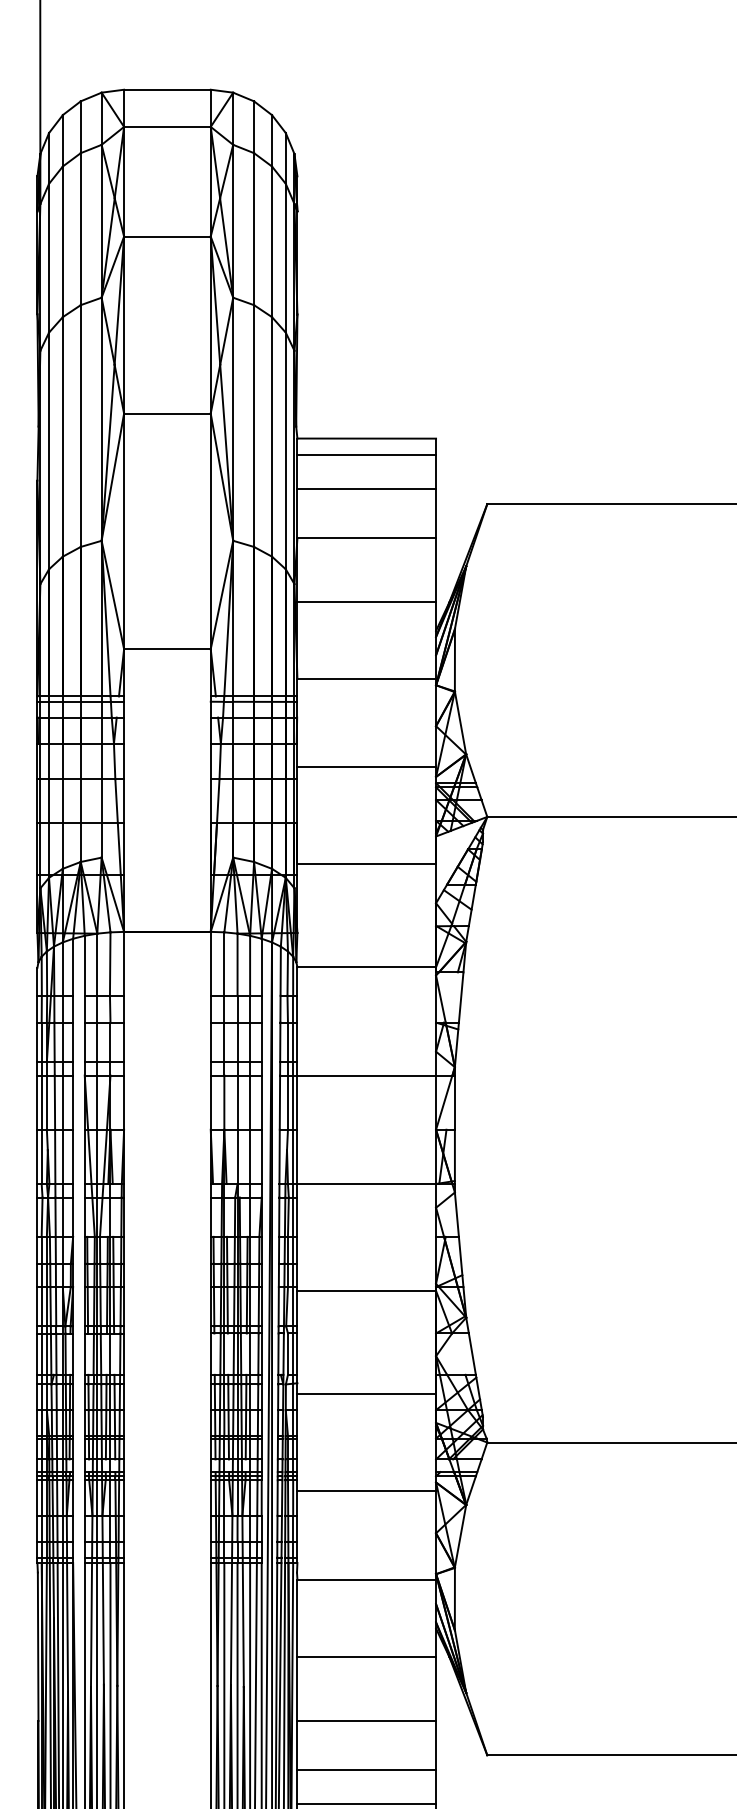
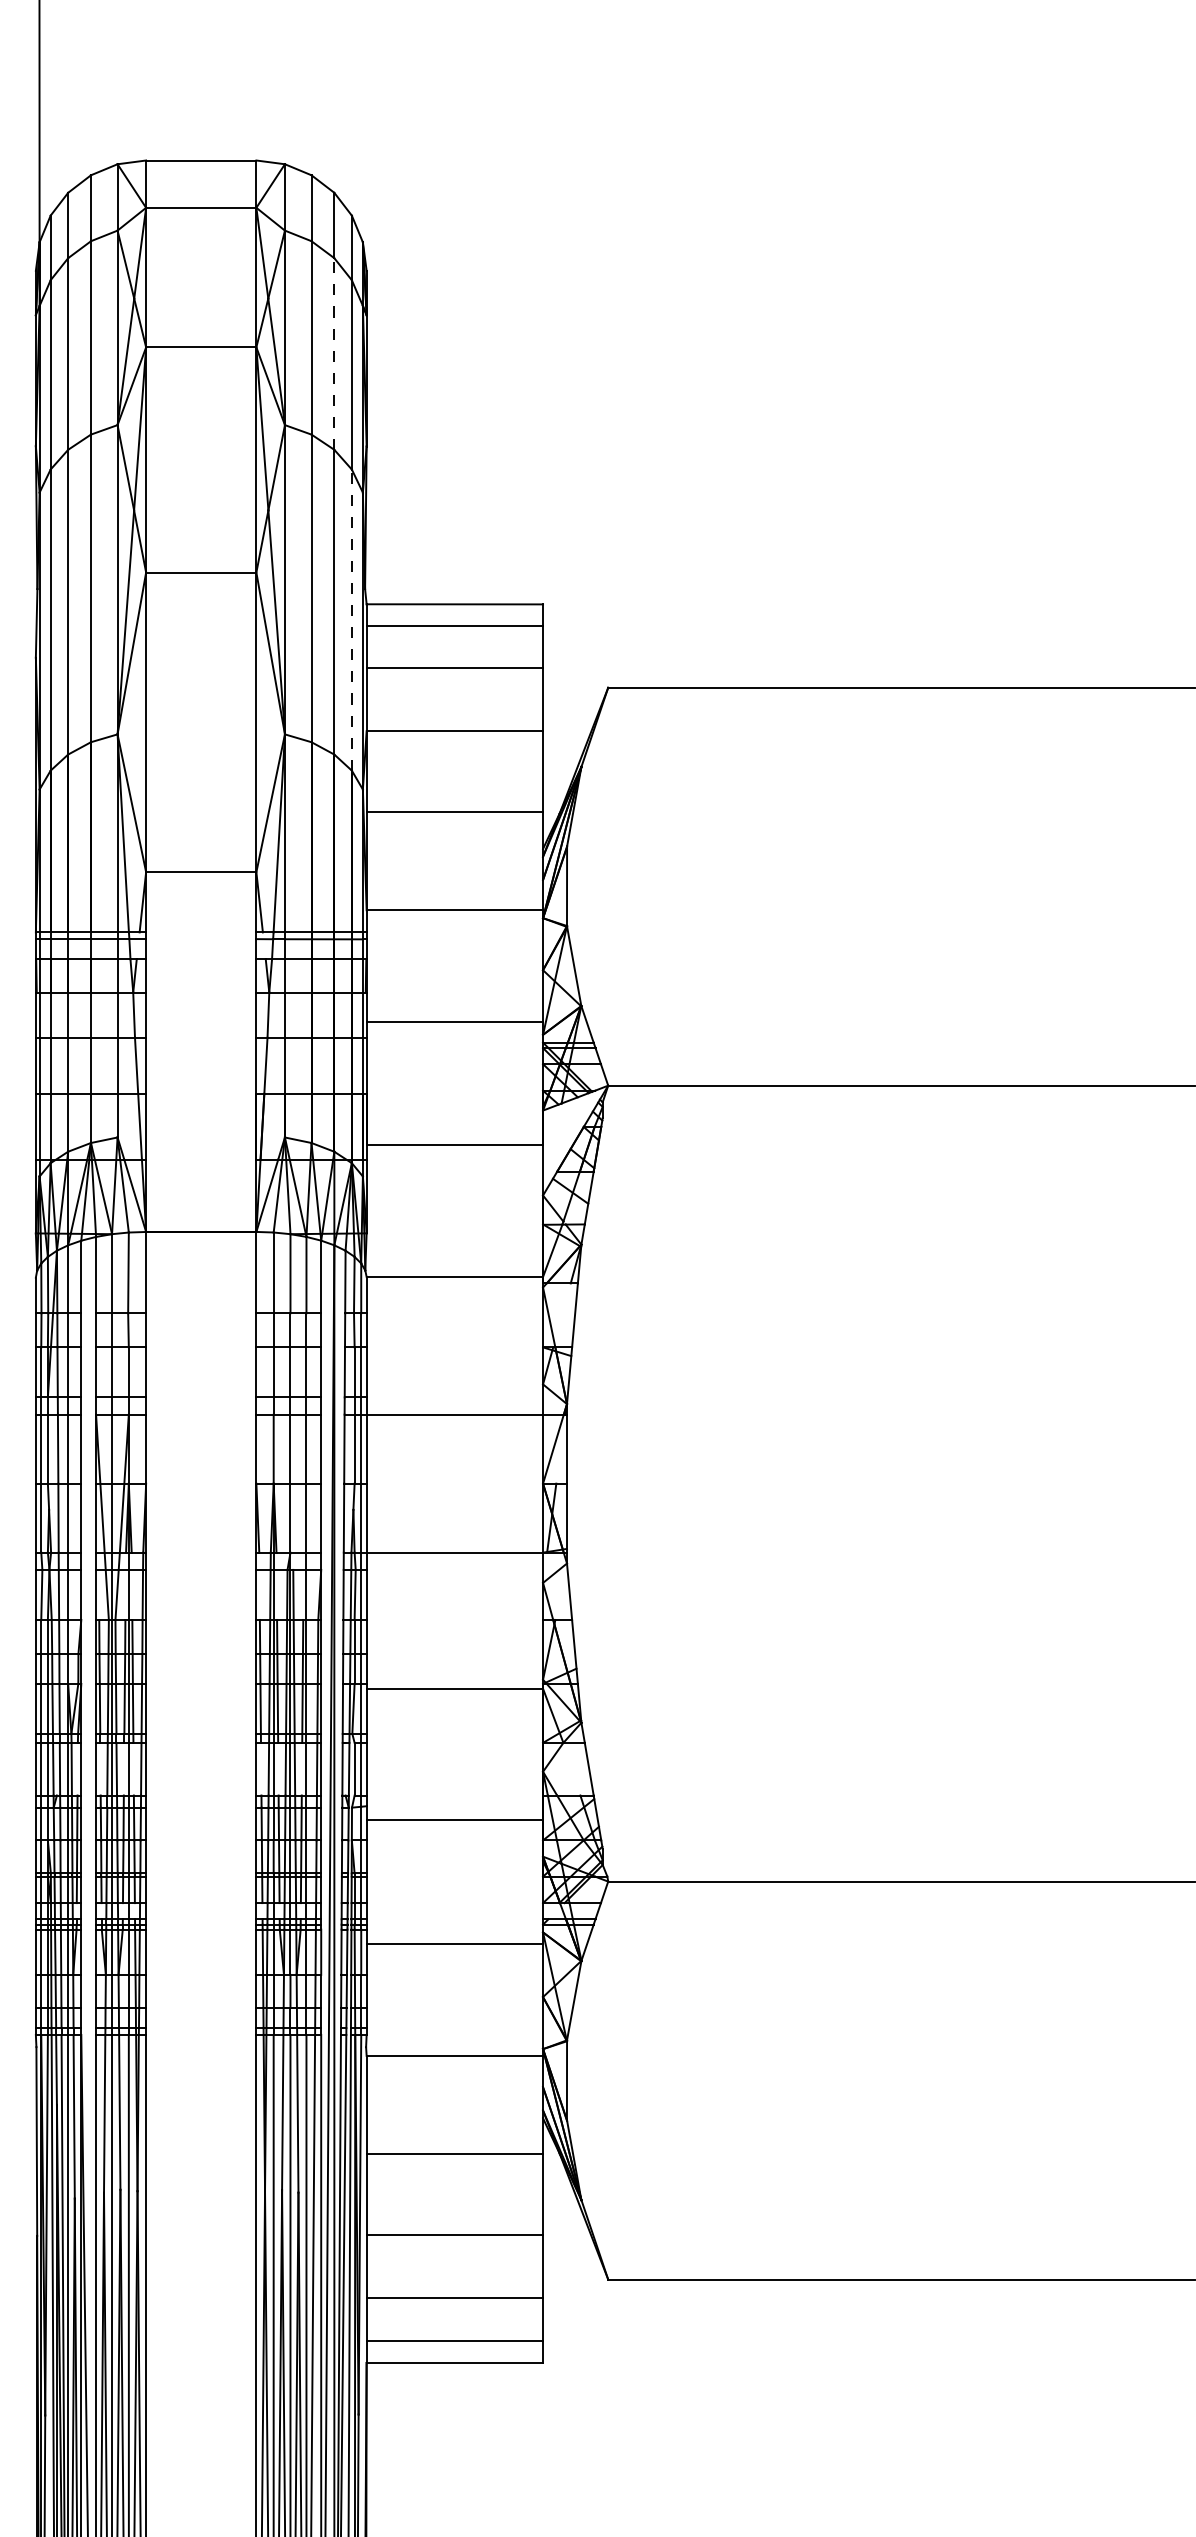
line: (272, 242) -> (334, 354), solid -> dashed
line: (285, 451) -> (351, 620), solid -> dashed

